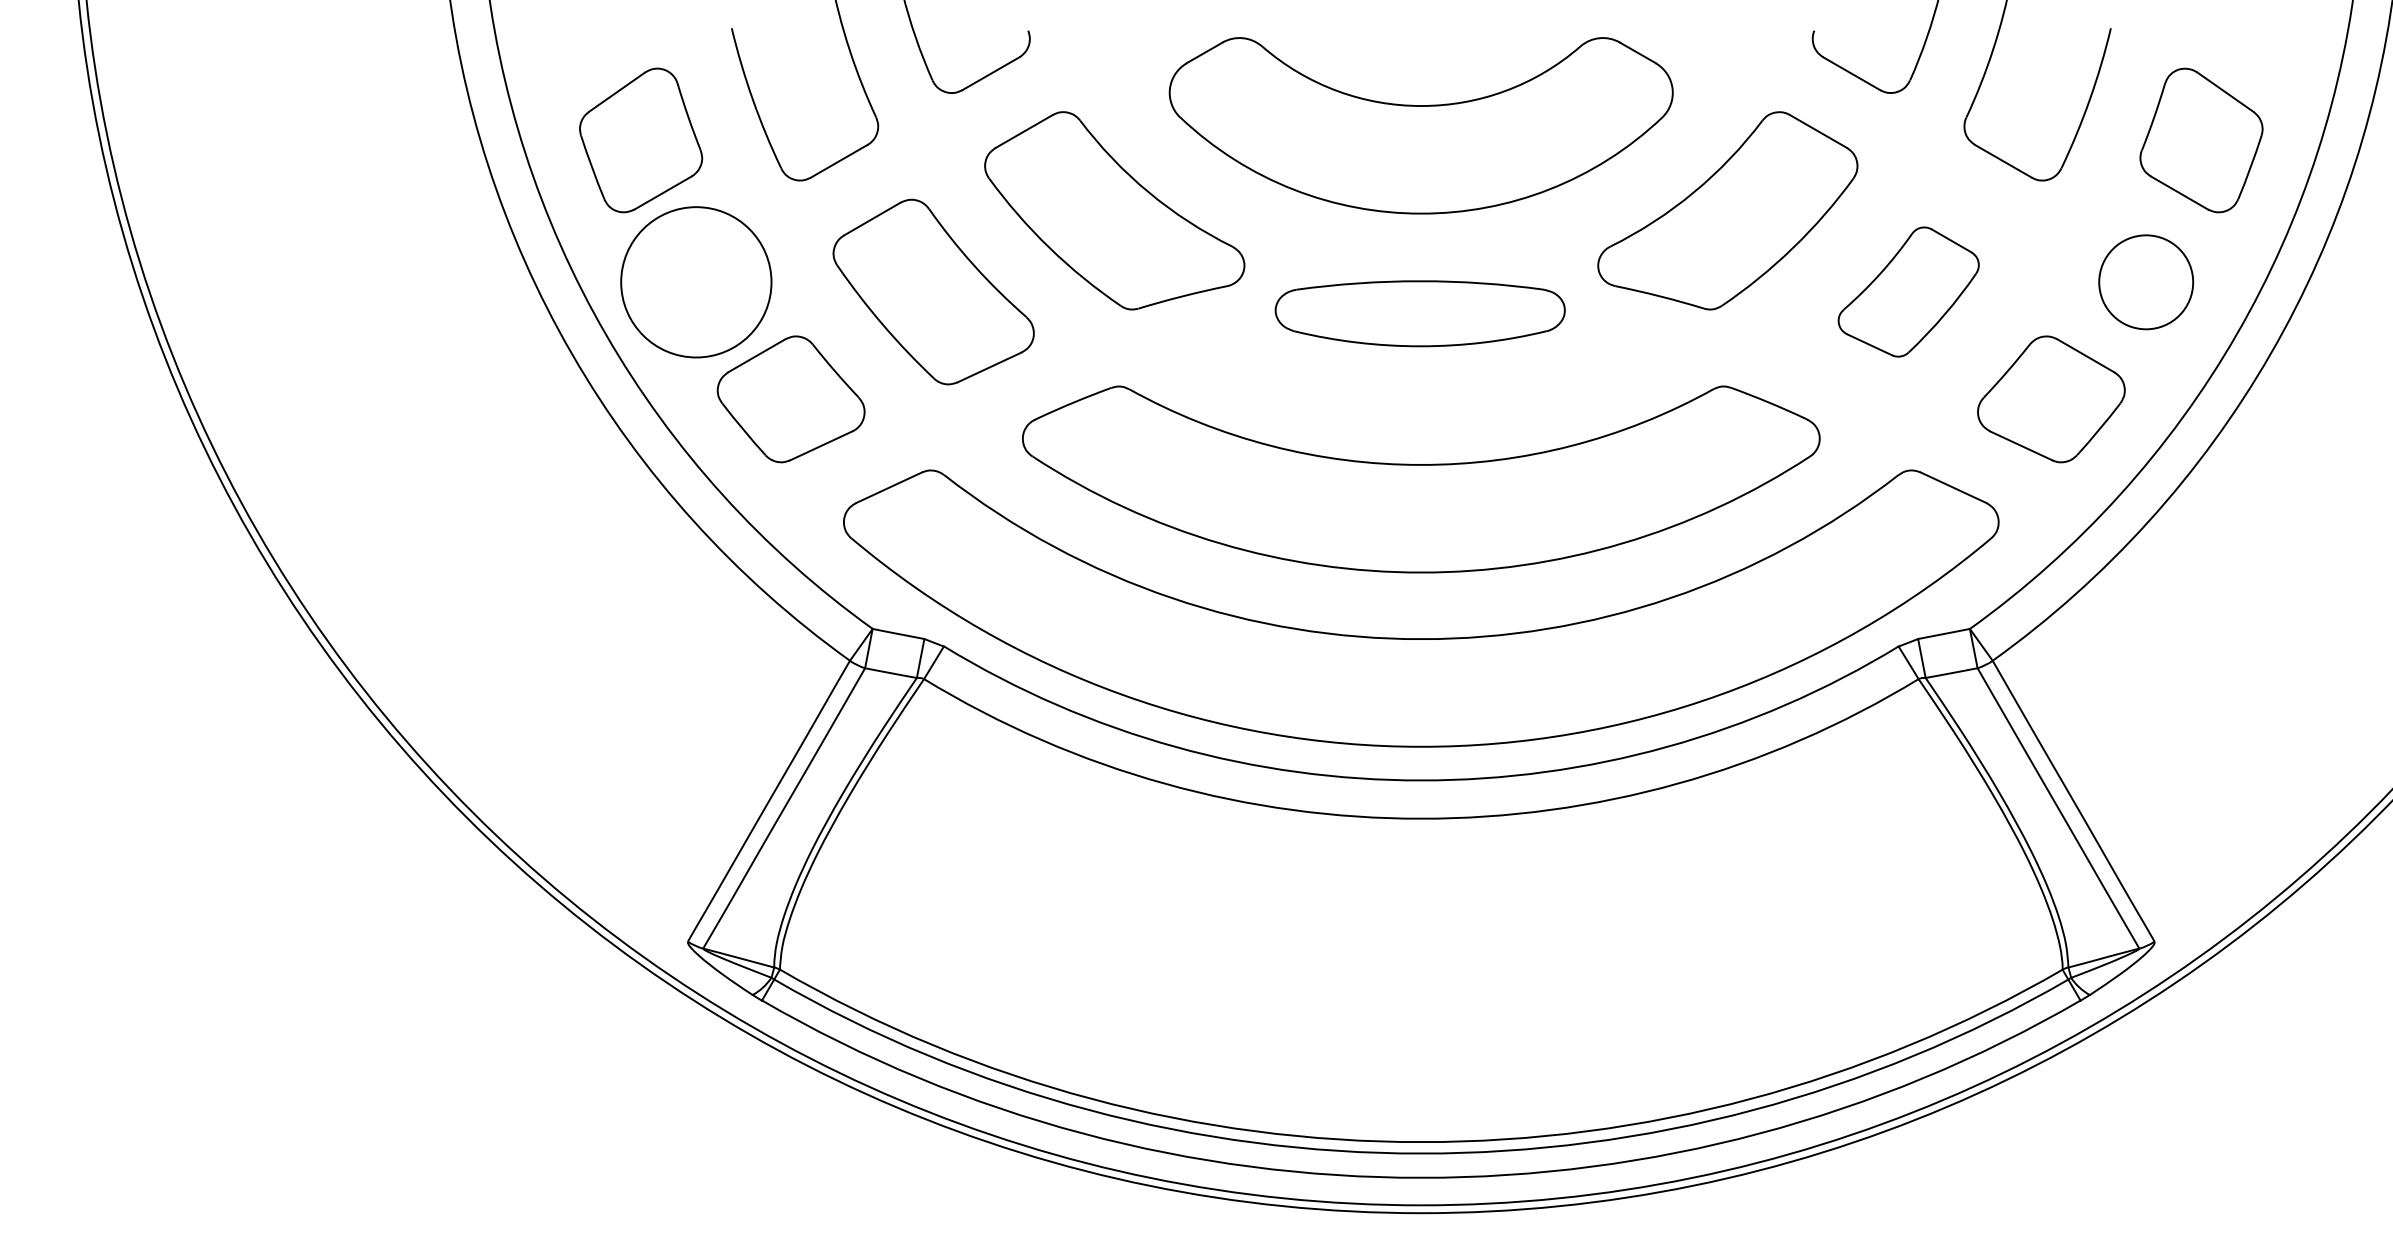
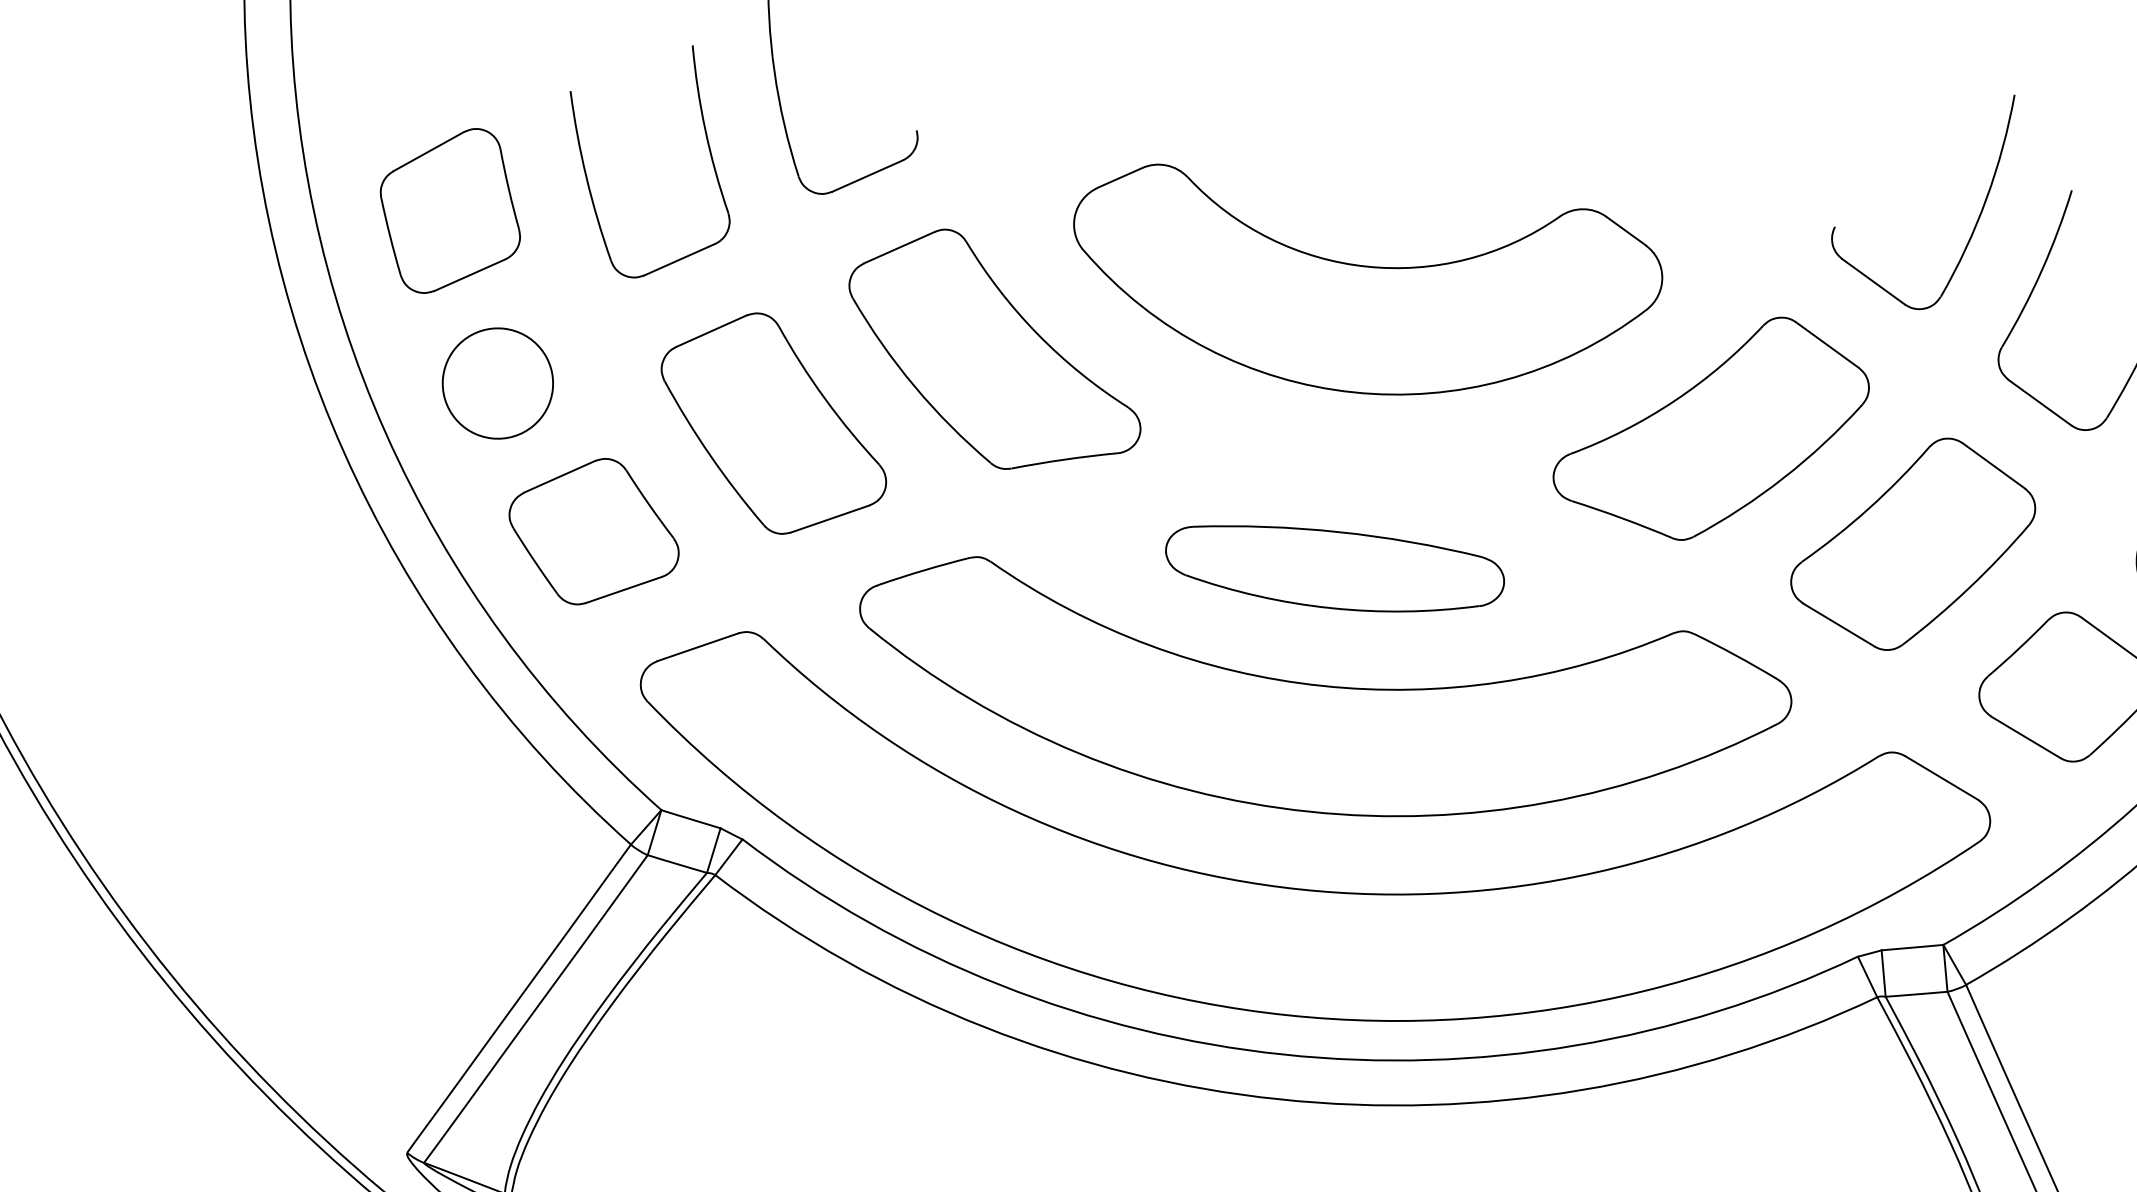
circle: (696, 282) -> (498, 383), size x0.62
part: (1908, 291) -> (1913, 543), size x1.43
part: (1419, 313) -> (1333, 569), moved

